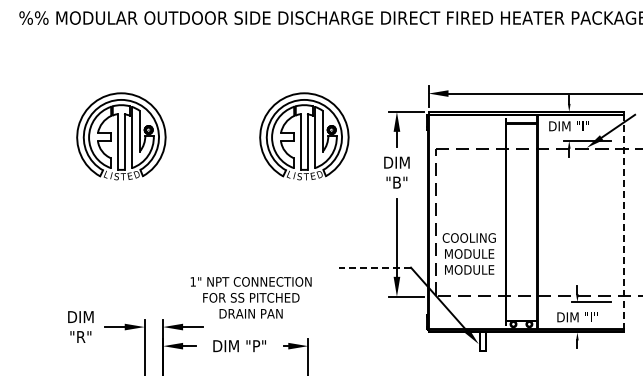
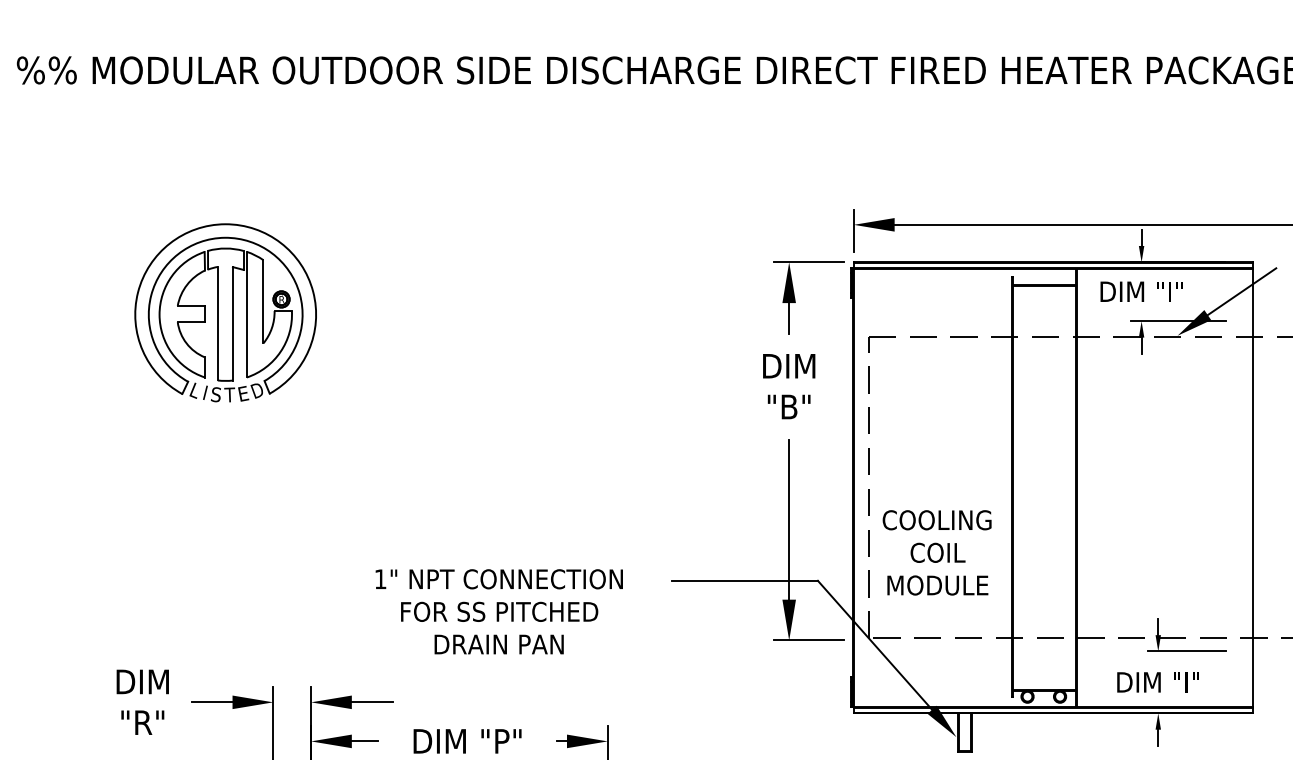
part: (304, 136) -> (600, 312), removed
line: (623, 221) -> (1252, 486), dashed -> solid
text: (469, 253) -> (937, 551), MODULE -> COIL
line: (375, 267) -> (745, 580), dashed -> solid
text: (250, 297) -> (497, 611), moved

